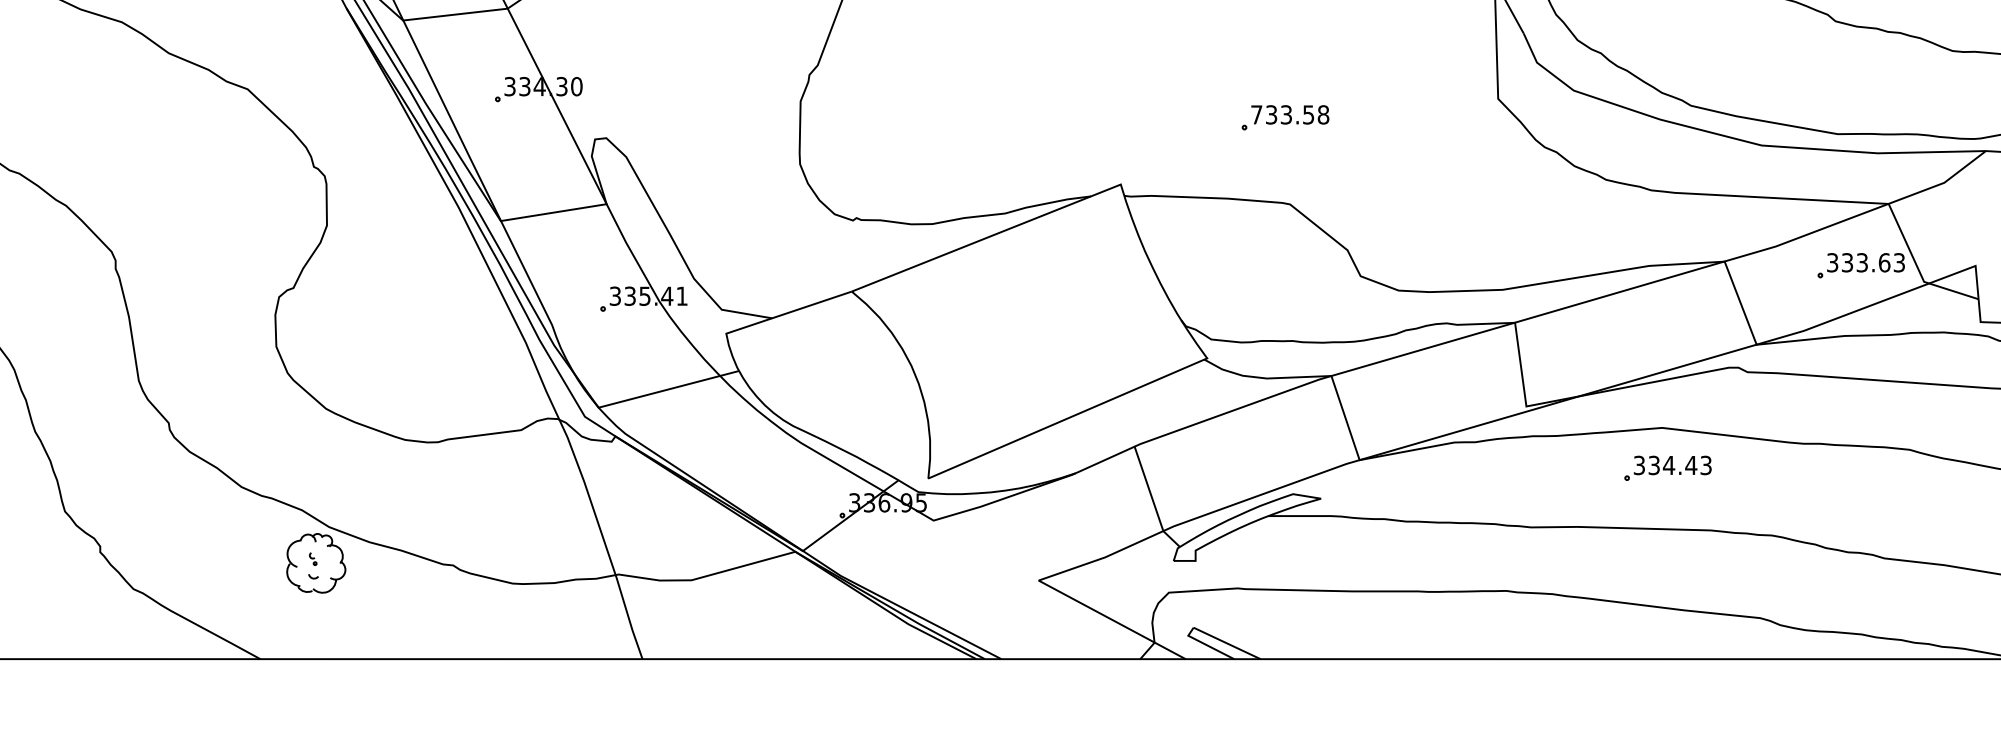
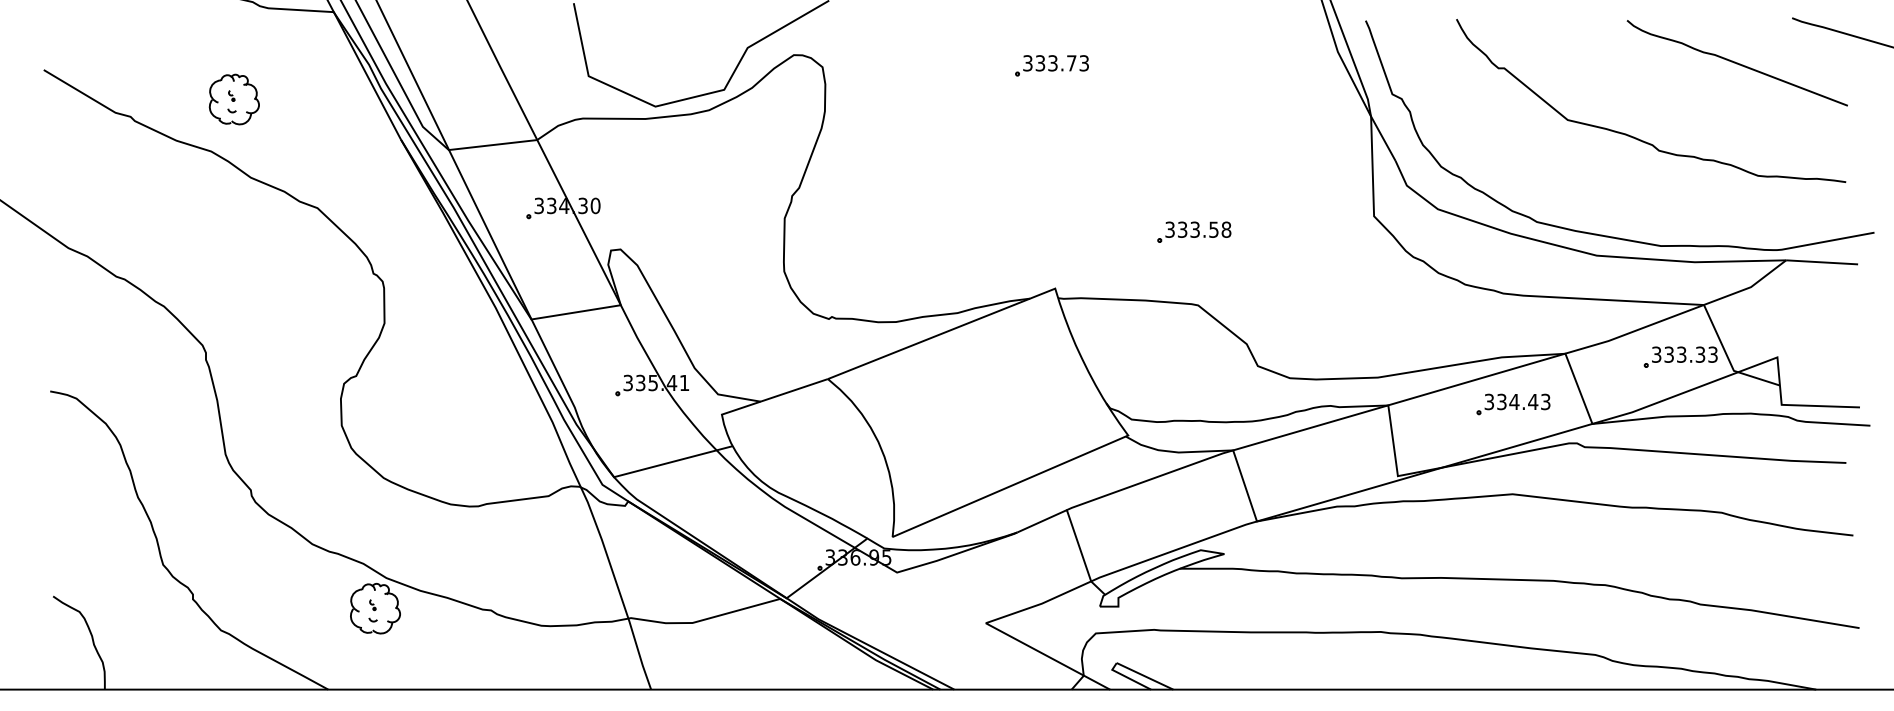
text: (1256, 114) -> (1169, 229), 733.58 -> 333.58
text: (1884, 262) -> (1700, 354), 333.63 -> 333.33
part: (1667, 468) -> (1513, 404), moved

